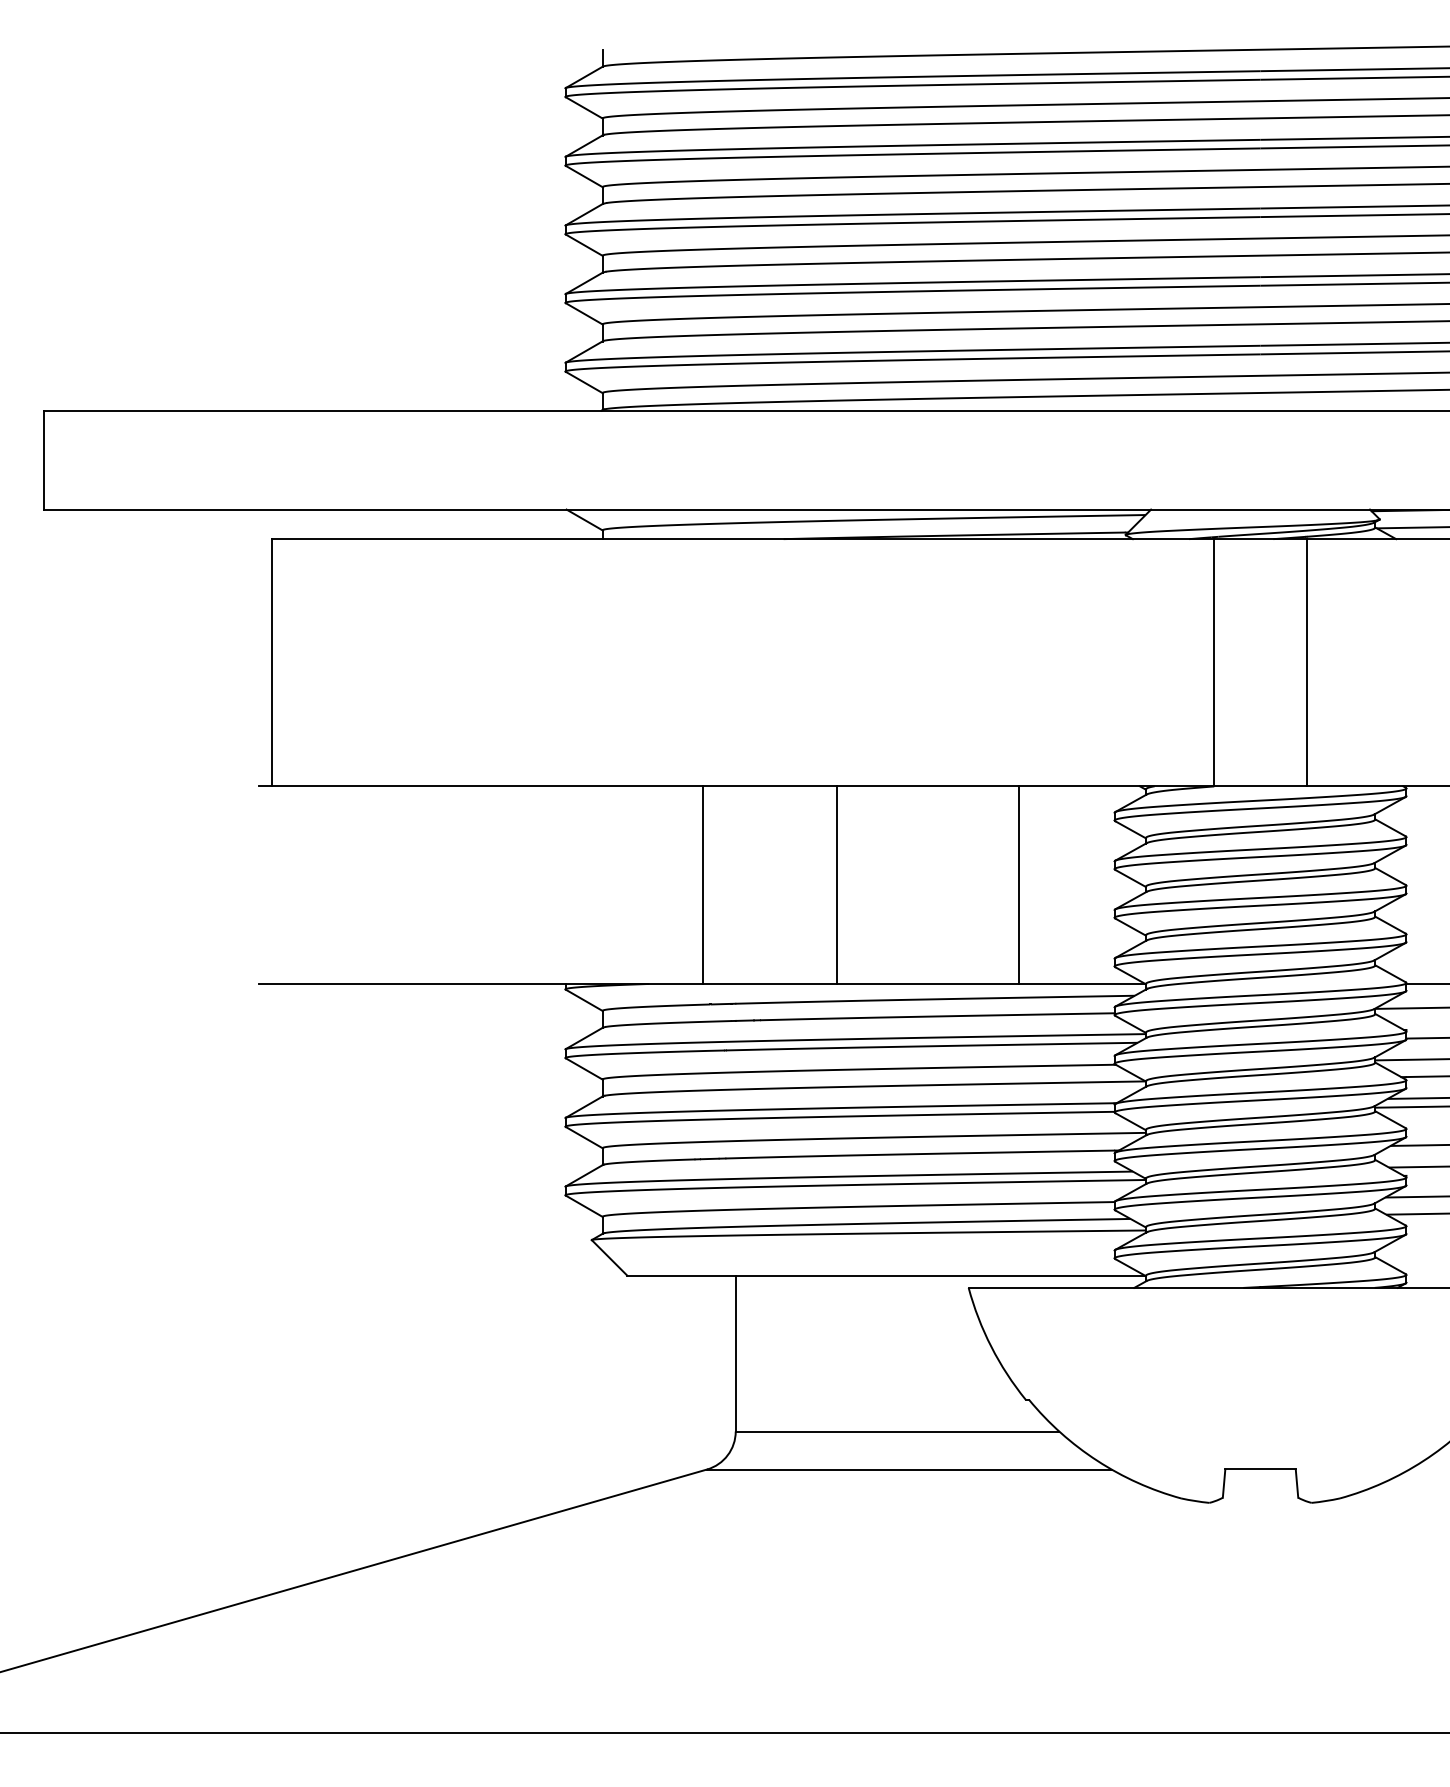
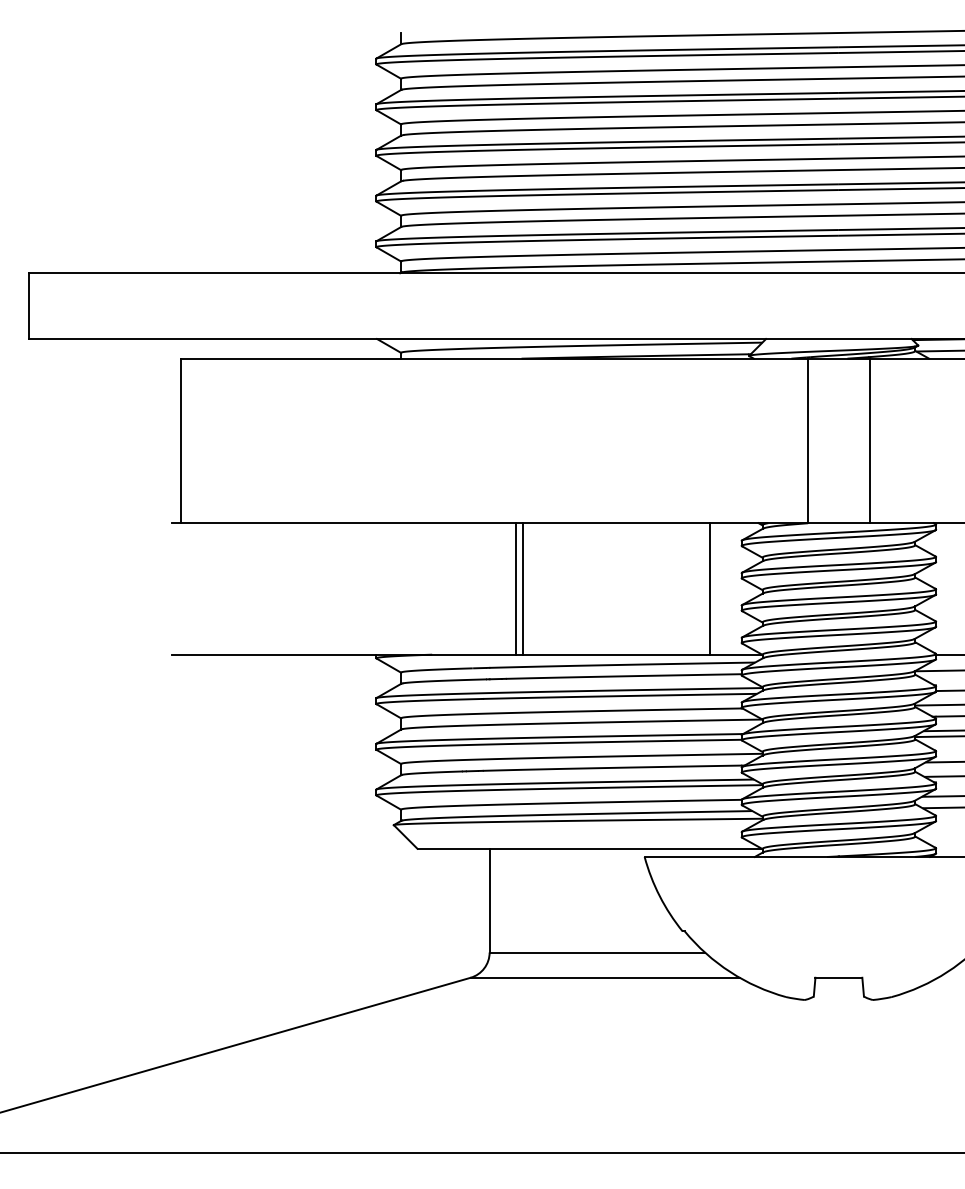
line: (703, 884) -> (523, 588), moved
line: (837, 884) -> (516, 588), moved
line: (1019, 884) -> (710, 588), moved

